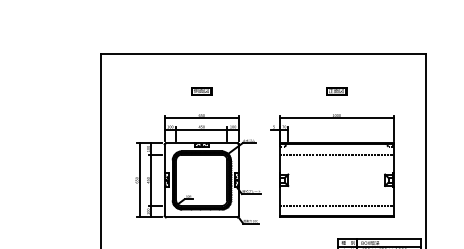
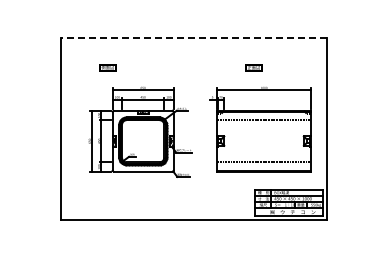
line: (263, 54) -> (193, 37), solid -> dashed
part: (200, 90) -> (107, 67), moved
part: (332, 166) -> (260, 129), moved

